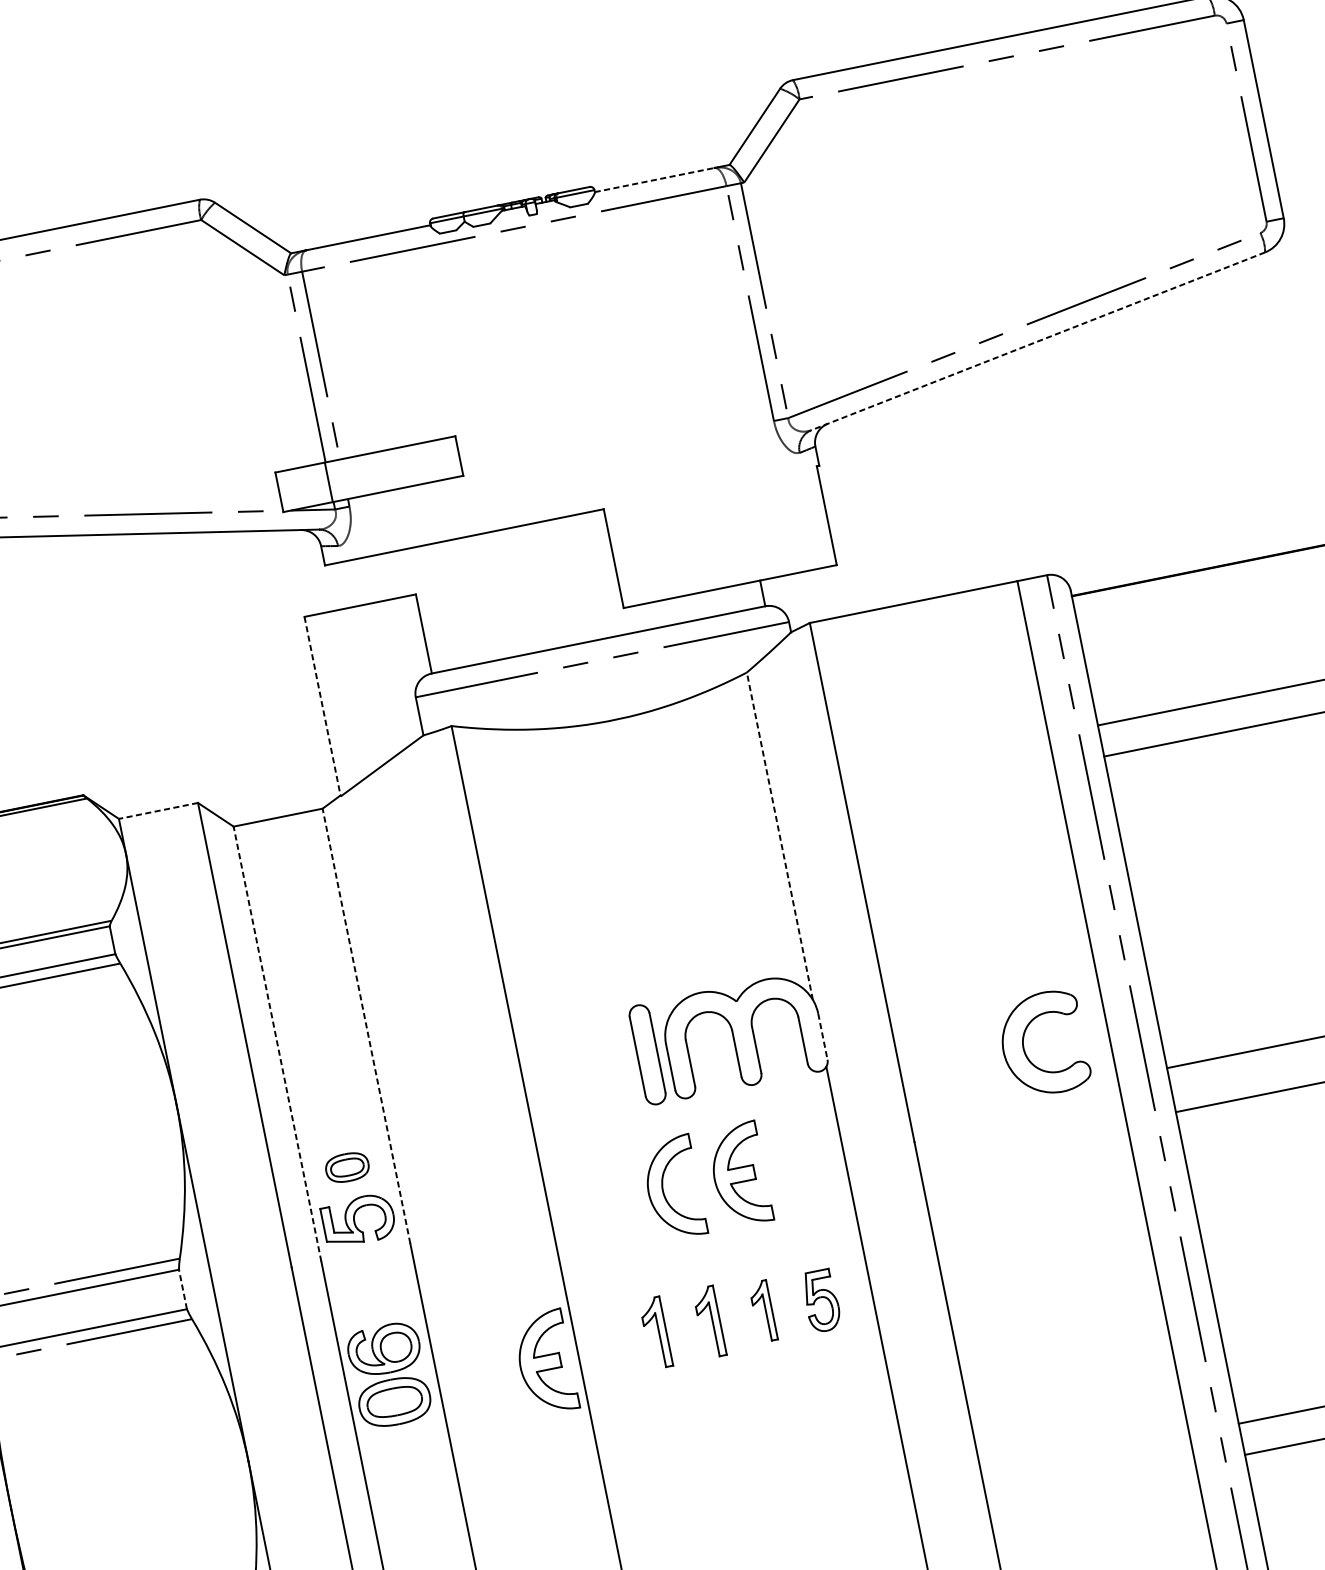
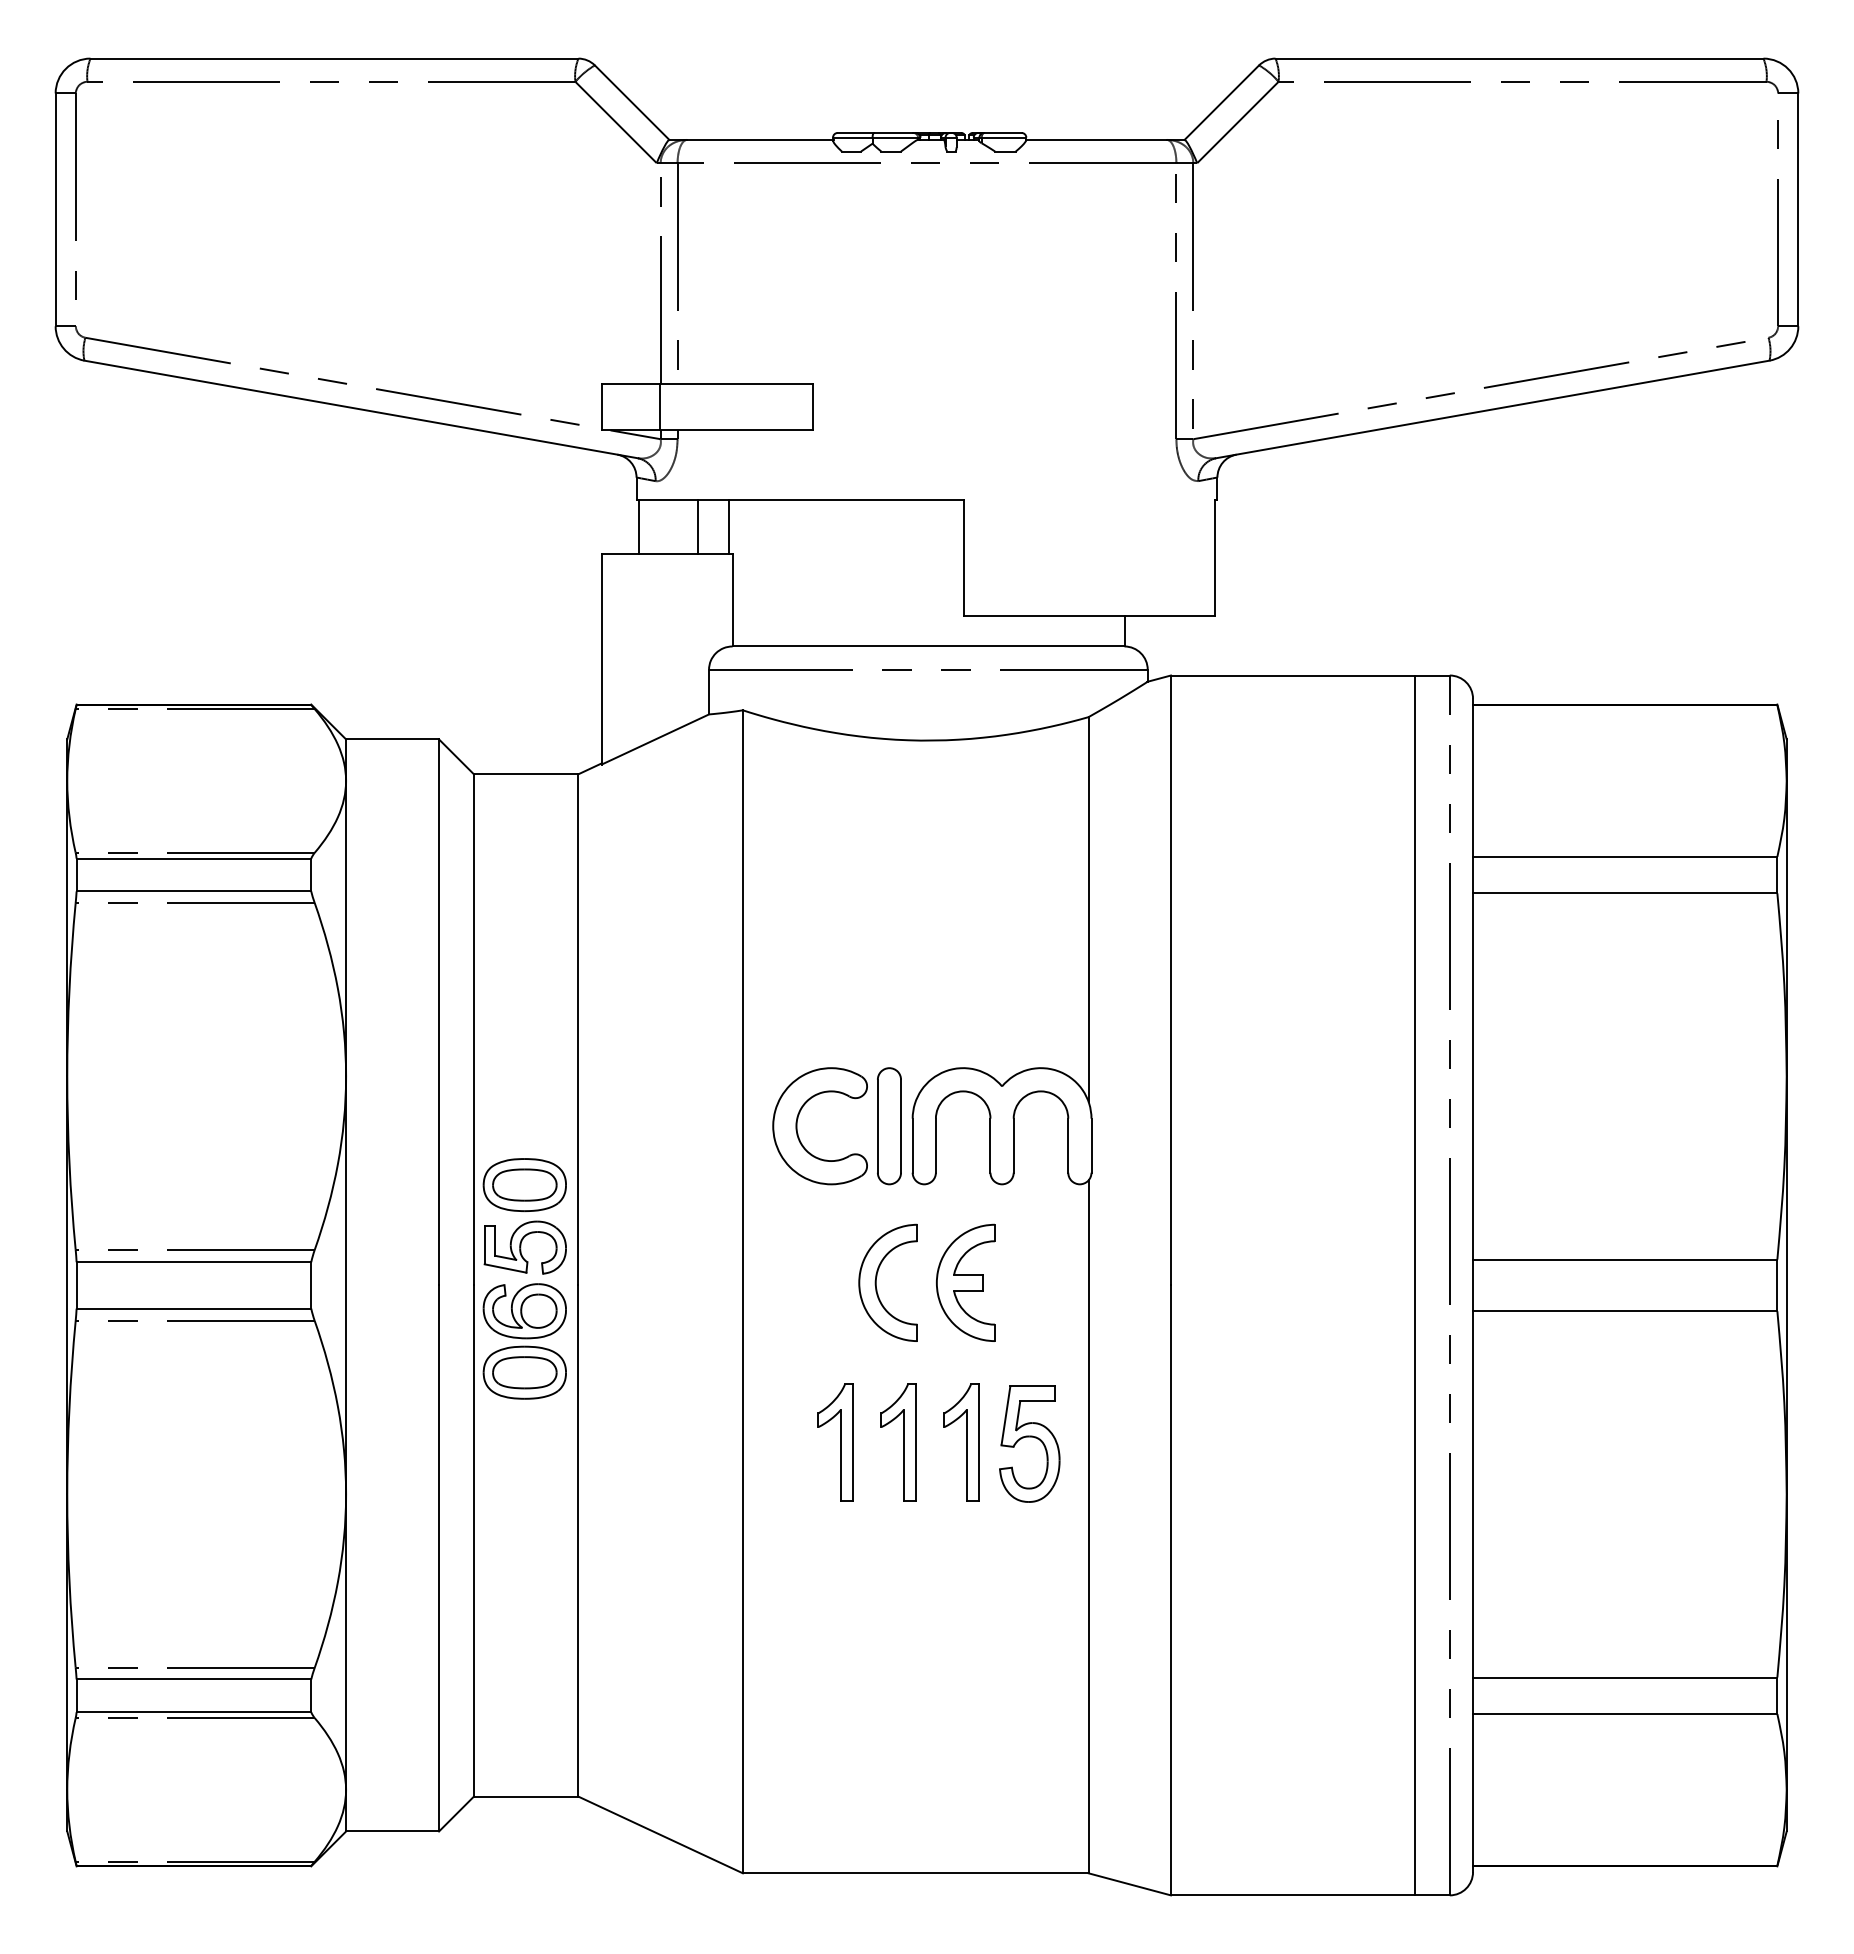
line: (654, 179) -> (1096, 139), dashed -> solid
line: (1037, 341) -> (1492, 409), dashed -> solid
line: (408, 571) -> (729, 526), added
line: (381, 577) -> (697, 526), added
line: (331, 587) -> (638, 526), added
line: (322, 707) -> (601, 659), dashed -> solid
line: (158, 811) -> (392, 739), dashed -> solid
line: (779, 835) -> (1088, 908), dashed -> solid
line: (366, 1025) -> (578, 1029), dashed -> solid
line: (823, 1037) -> (1091, 1146), dashed -> solid
line: (277, 1043) -> (473, 1029), dashed -> solid
part: (1024, 1048) -> (797, 1126), moved
part: (347, 1167) -> (524, 1185), size x1.67
line: (183, 1288) -> (311, 1284), dashed -> solid
part: (821, 1300) -> (1029, 1443), size x1.67
part: (763, 1311) -> (961, 1442), size x1.67
part: (709, 1322) -> (898, 1442), size x1.43
part: (655, 1333) -> (835, 1442), size x1.43
part: (545, 1362) -> (703, 1450), removed
part: (389, 1375) -> (524, 1341), moved

